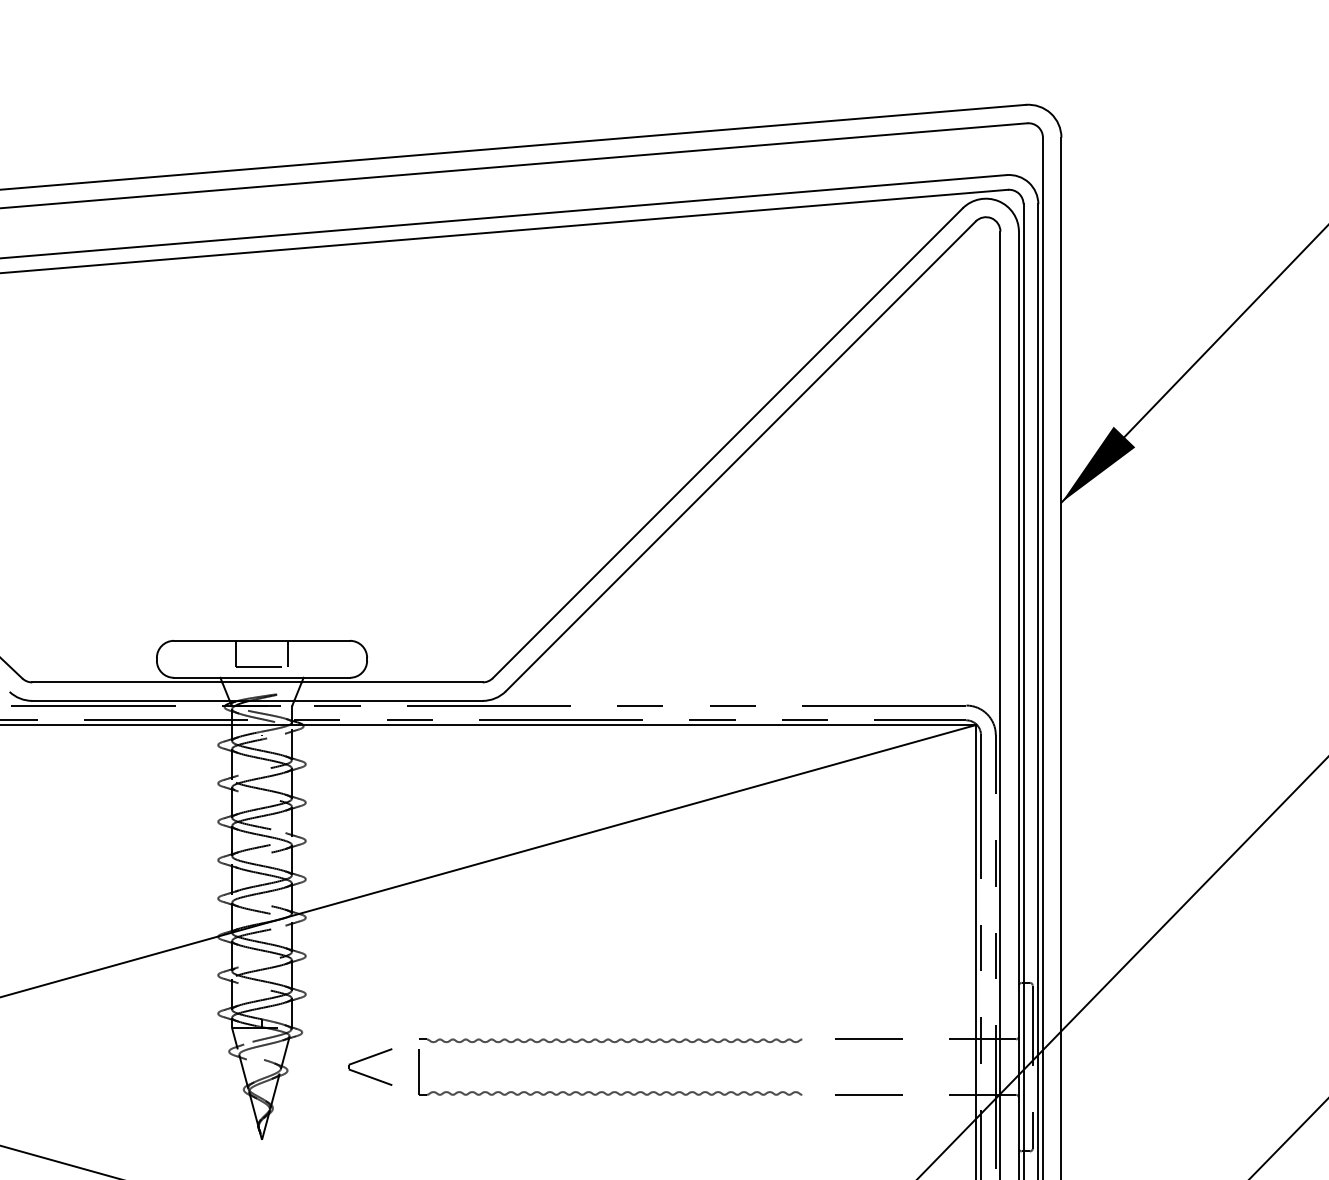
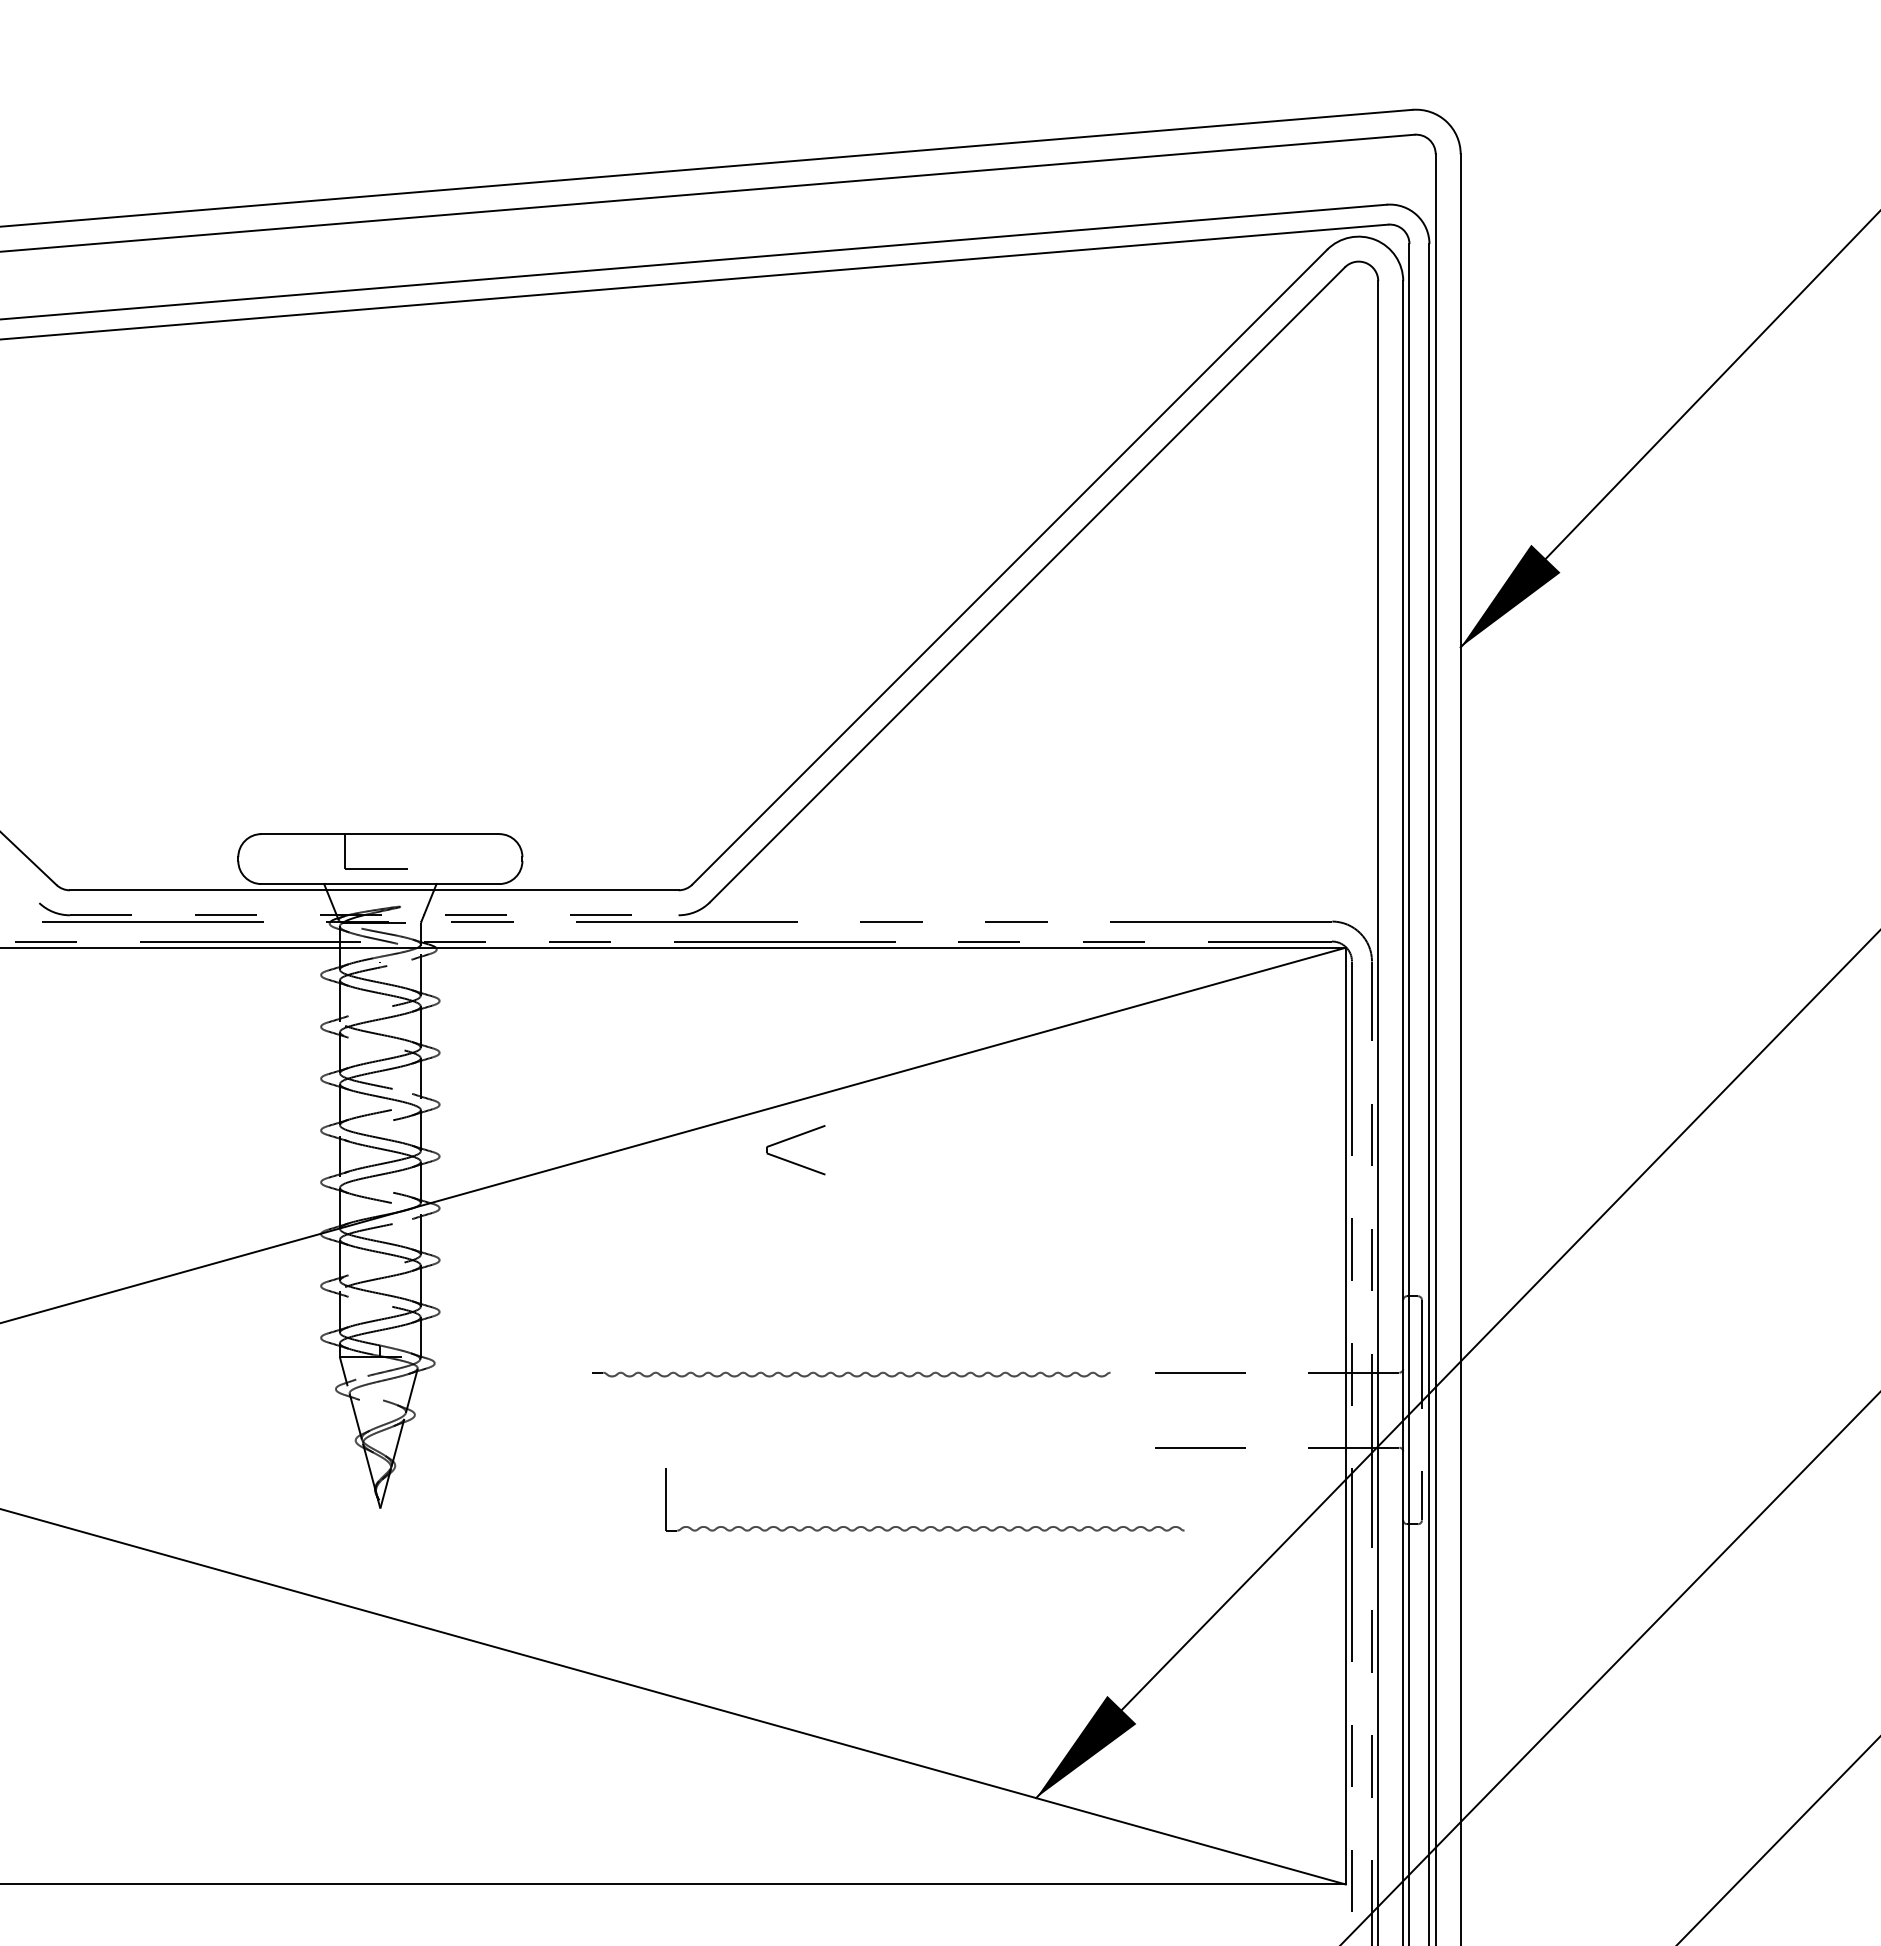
line: (288, 653) -> (415, 851), removed
line: (257, 701) -> (374, 915), solid -> dashed
part: (367, 1075) -> (792, 1161), moved
part: (612, 1091) -> (927, 1526), moved

